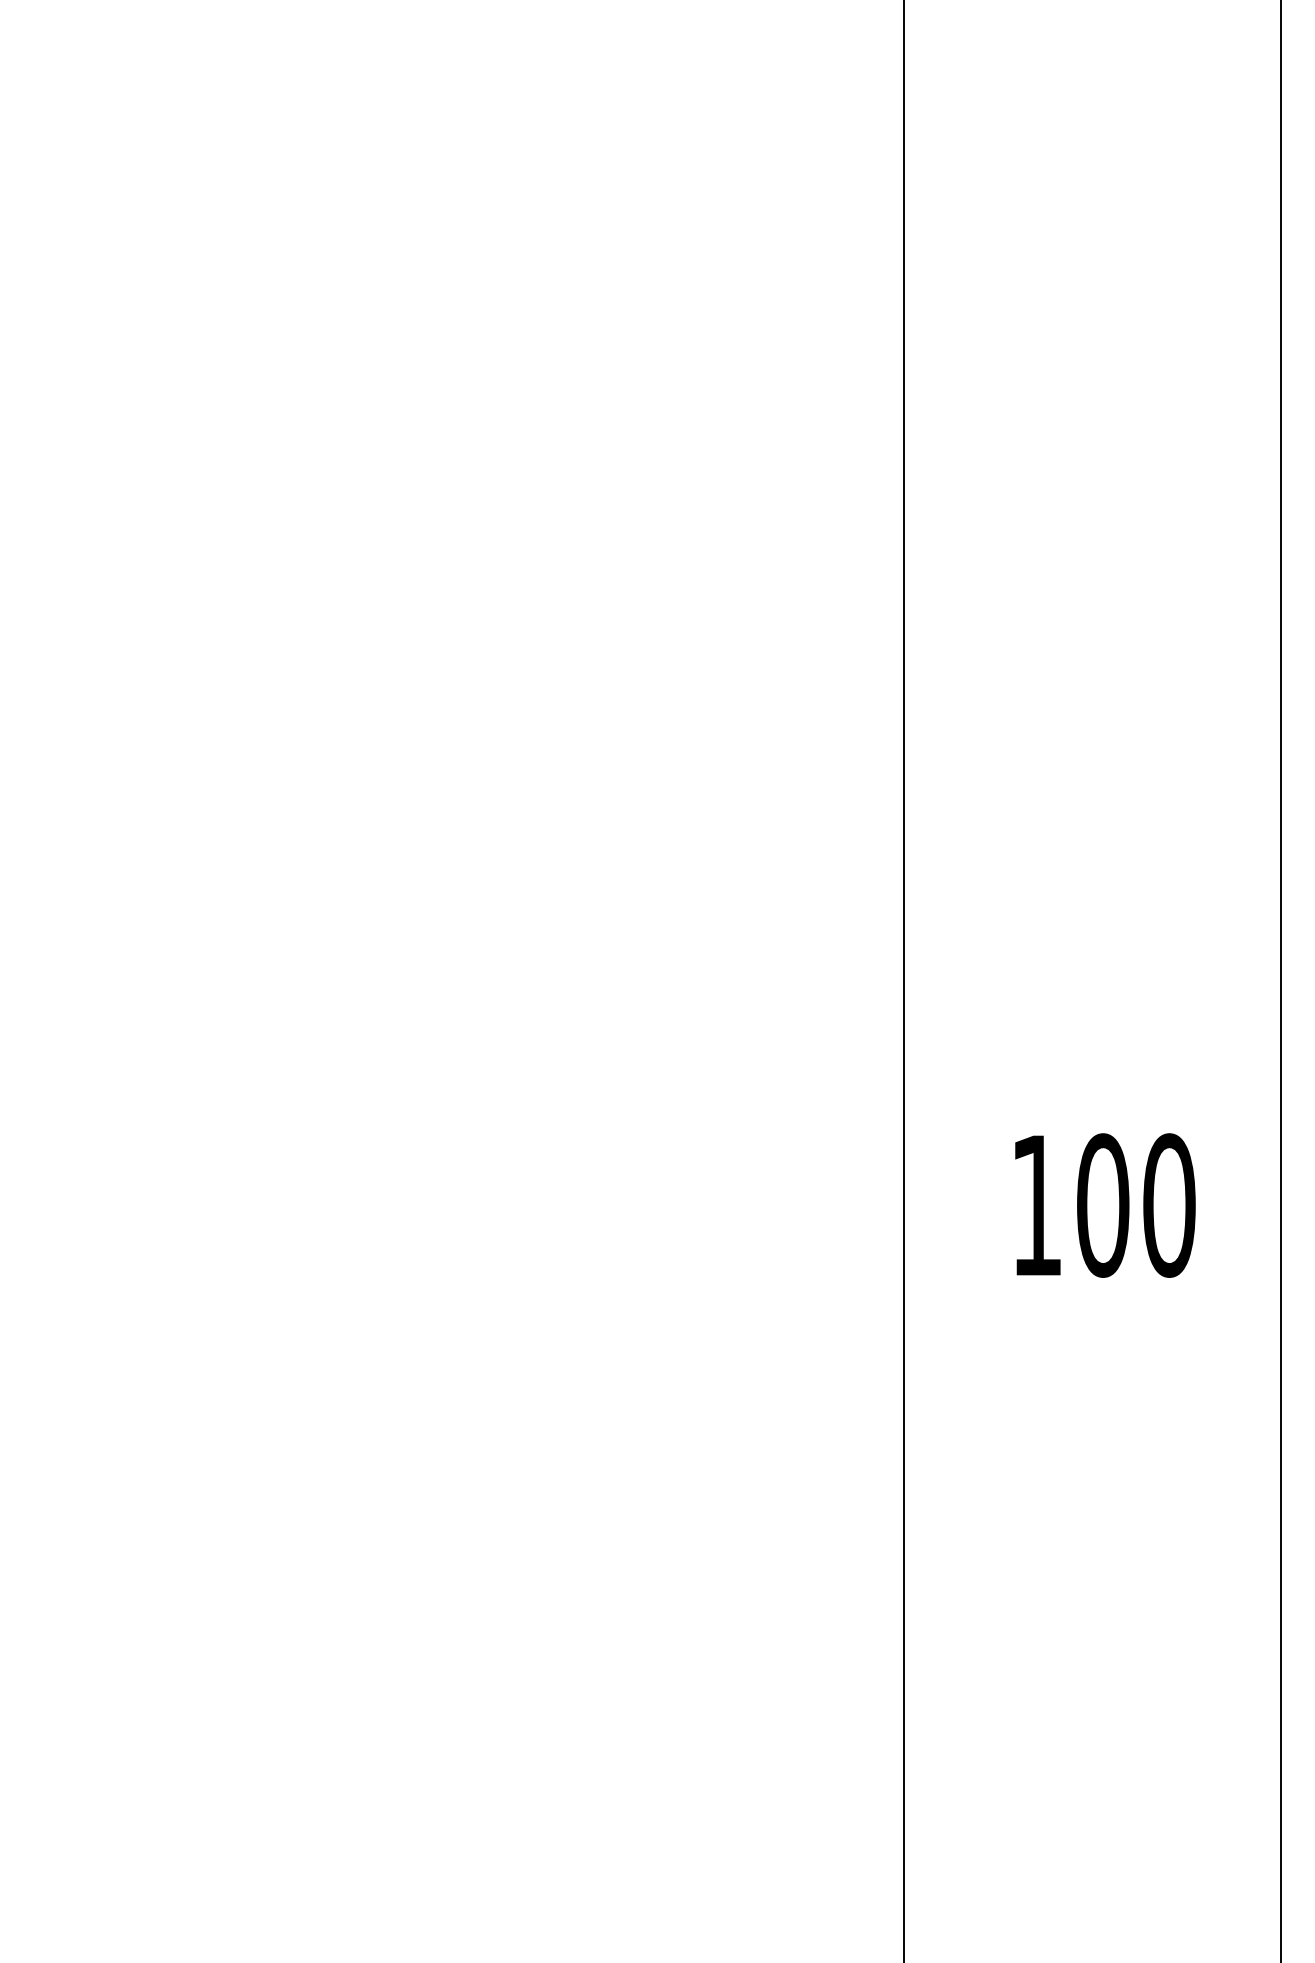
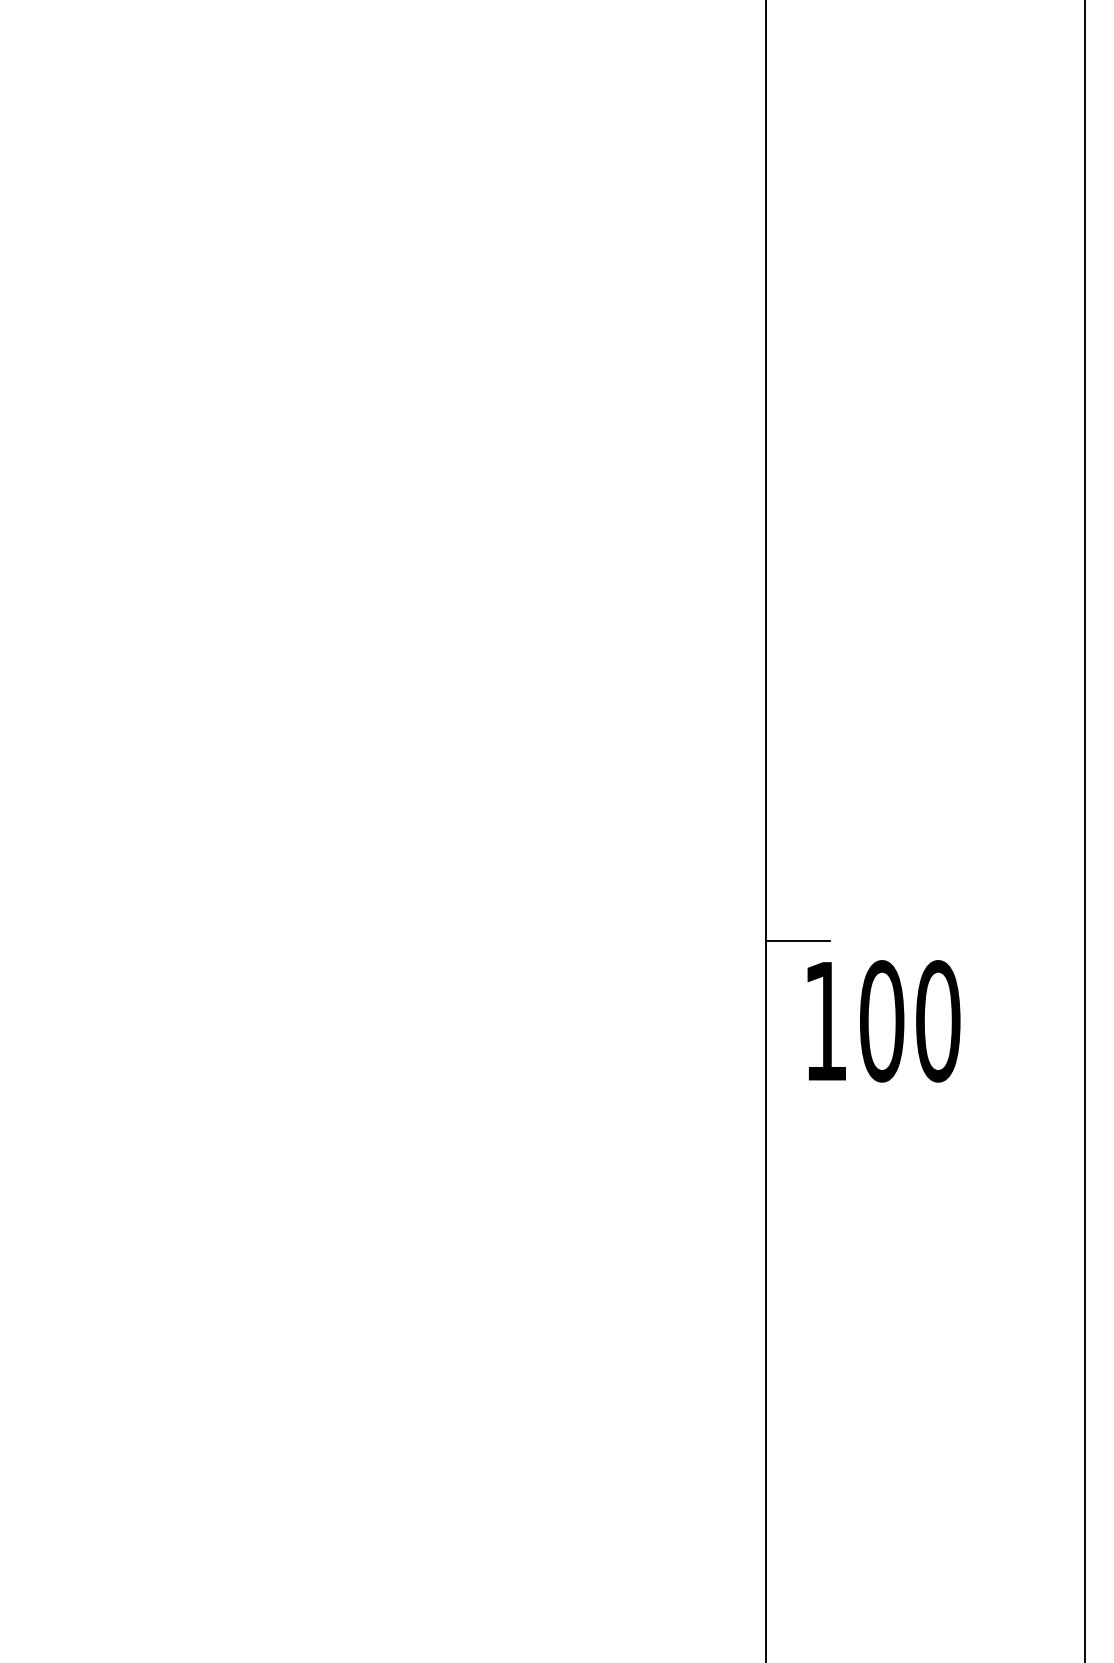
line: (941, 1111) -> (797, 941), added
text: (1105, 1205) -> (884, 1021), moved

